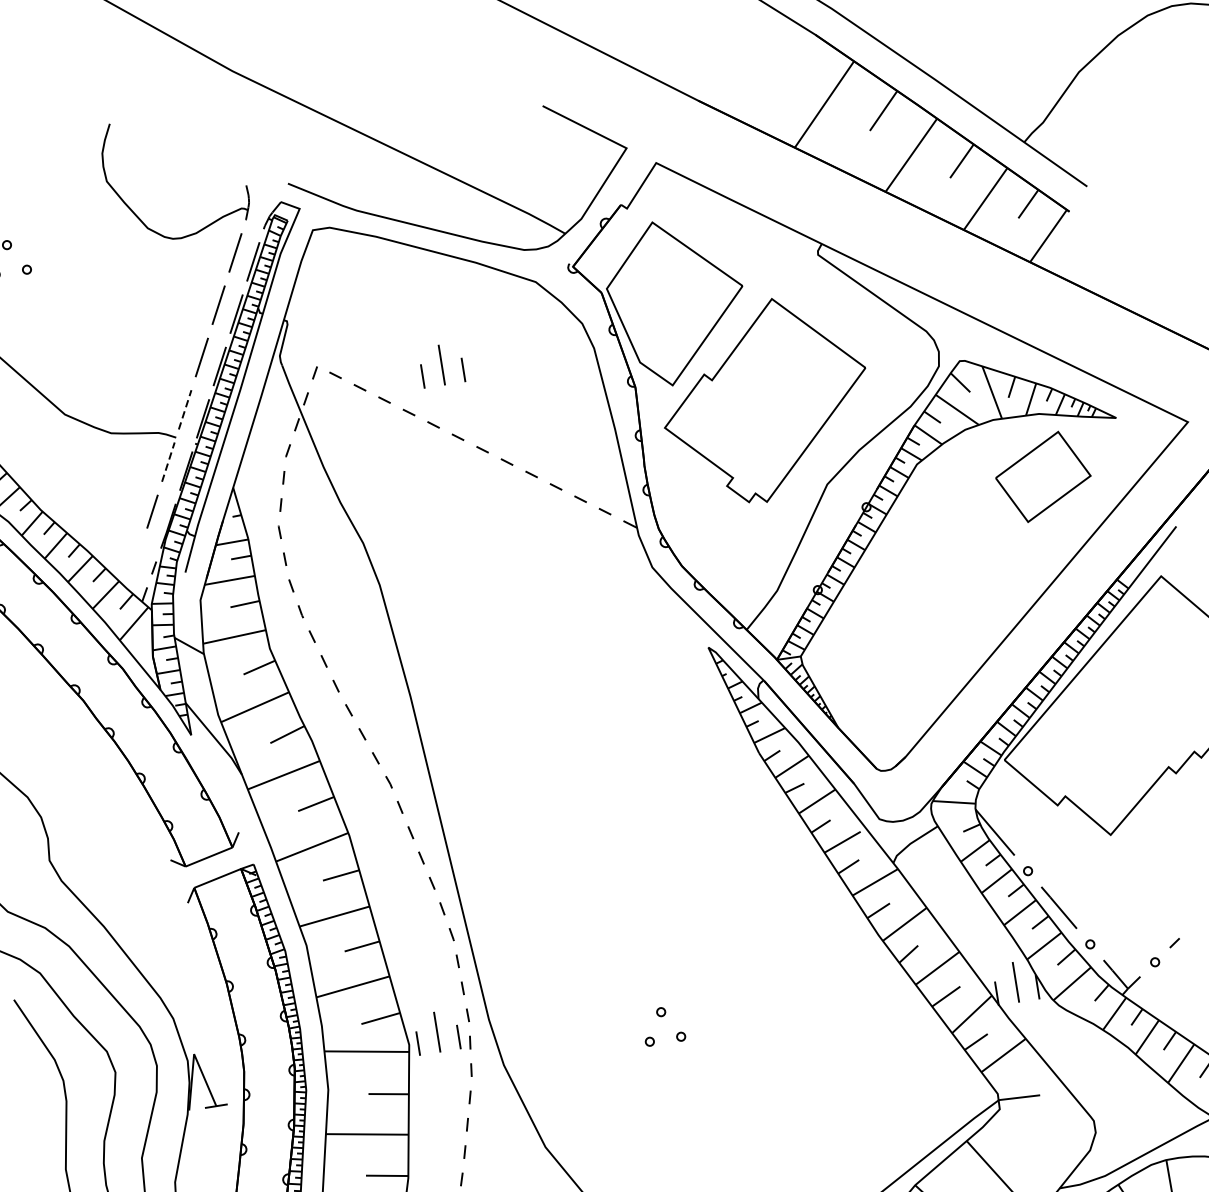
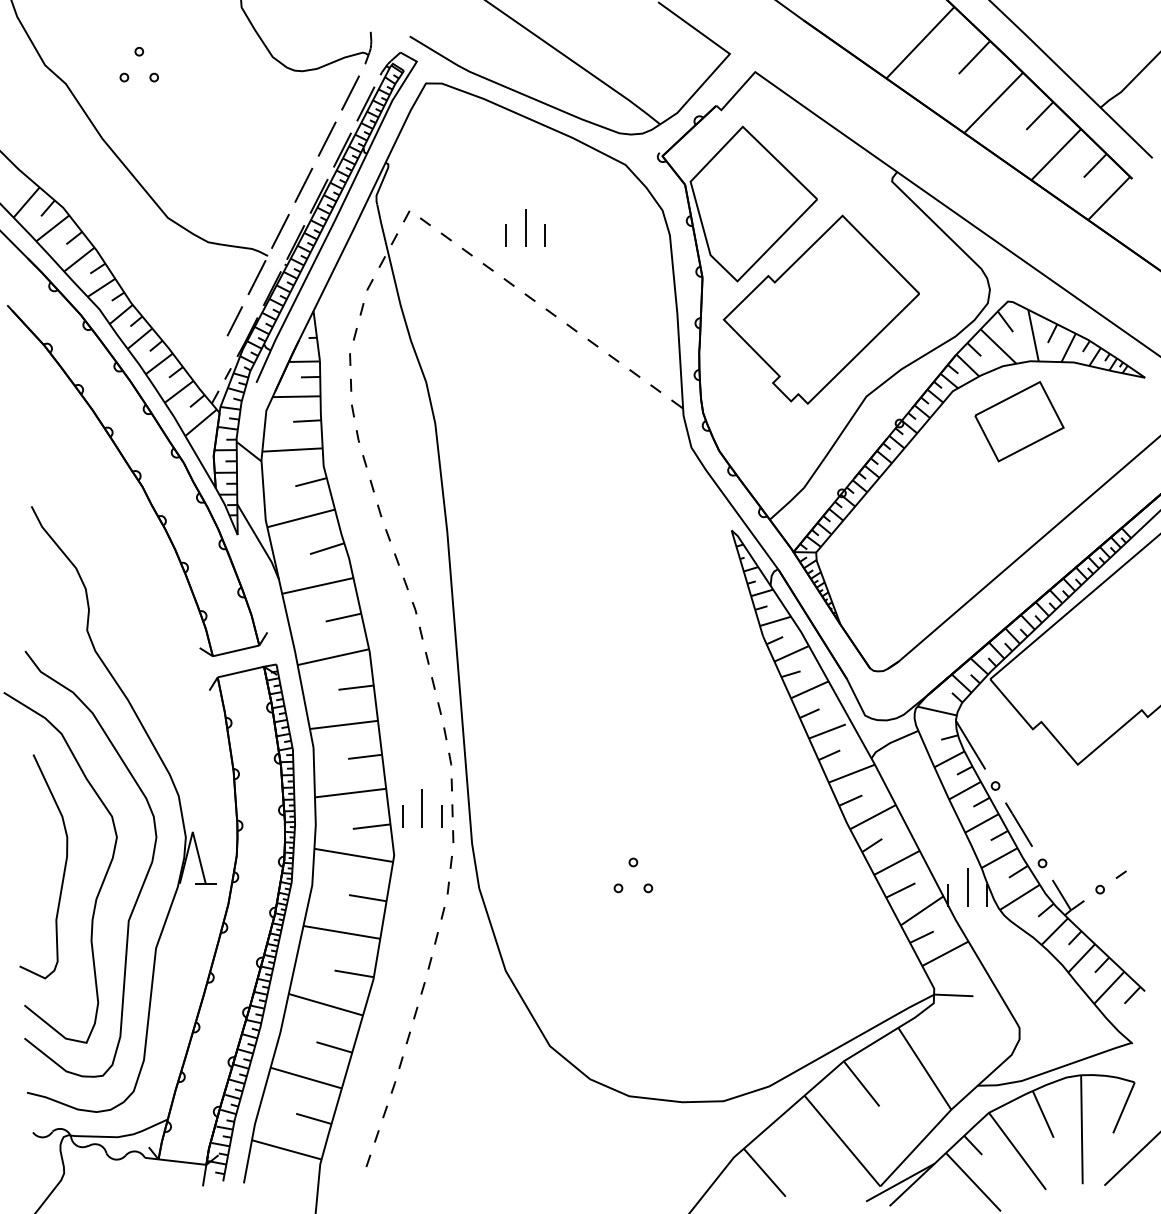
line: (185, 409) -> (280, 231), dashed -> solid
line: (168, 461) -> (257, 277), dashed -> solid
part: (1043, 476) -> (1019, 421), moved
part: (437, 1031) -> (422, 808), moved

